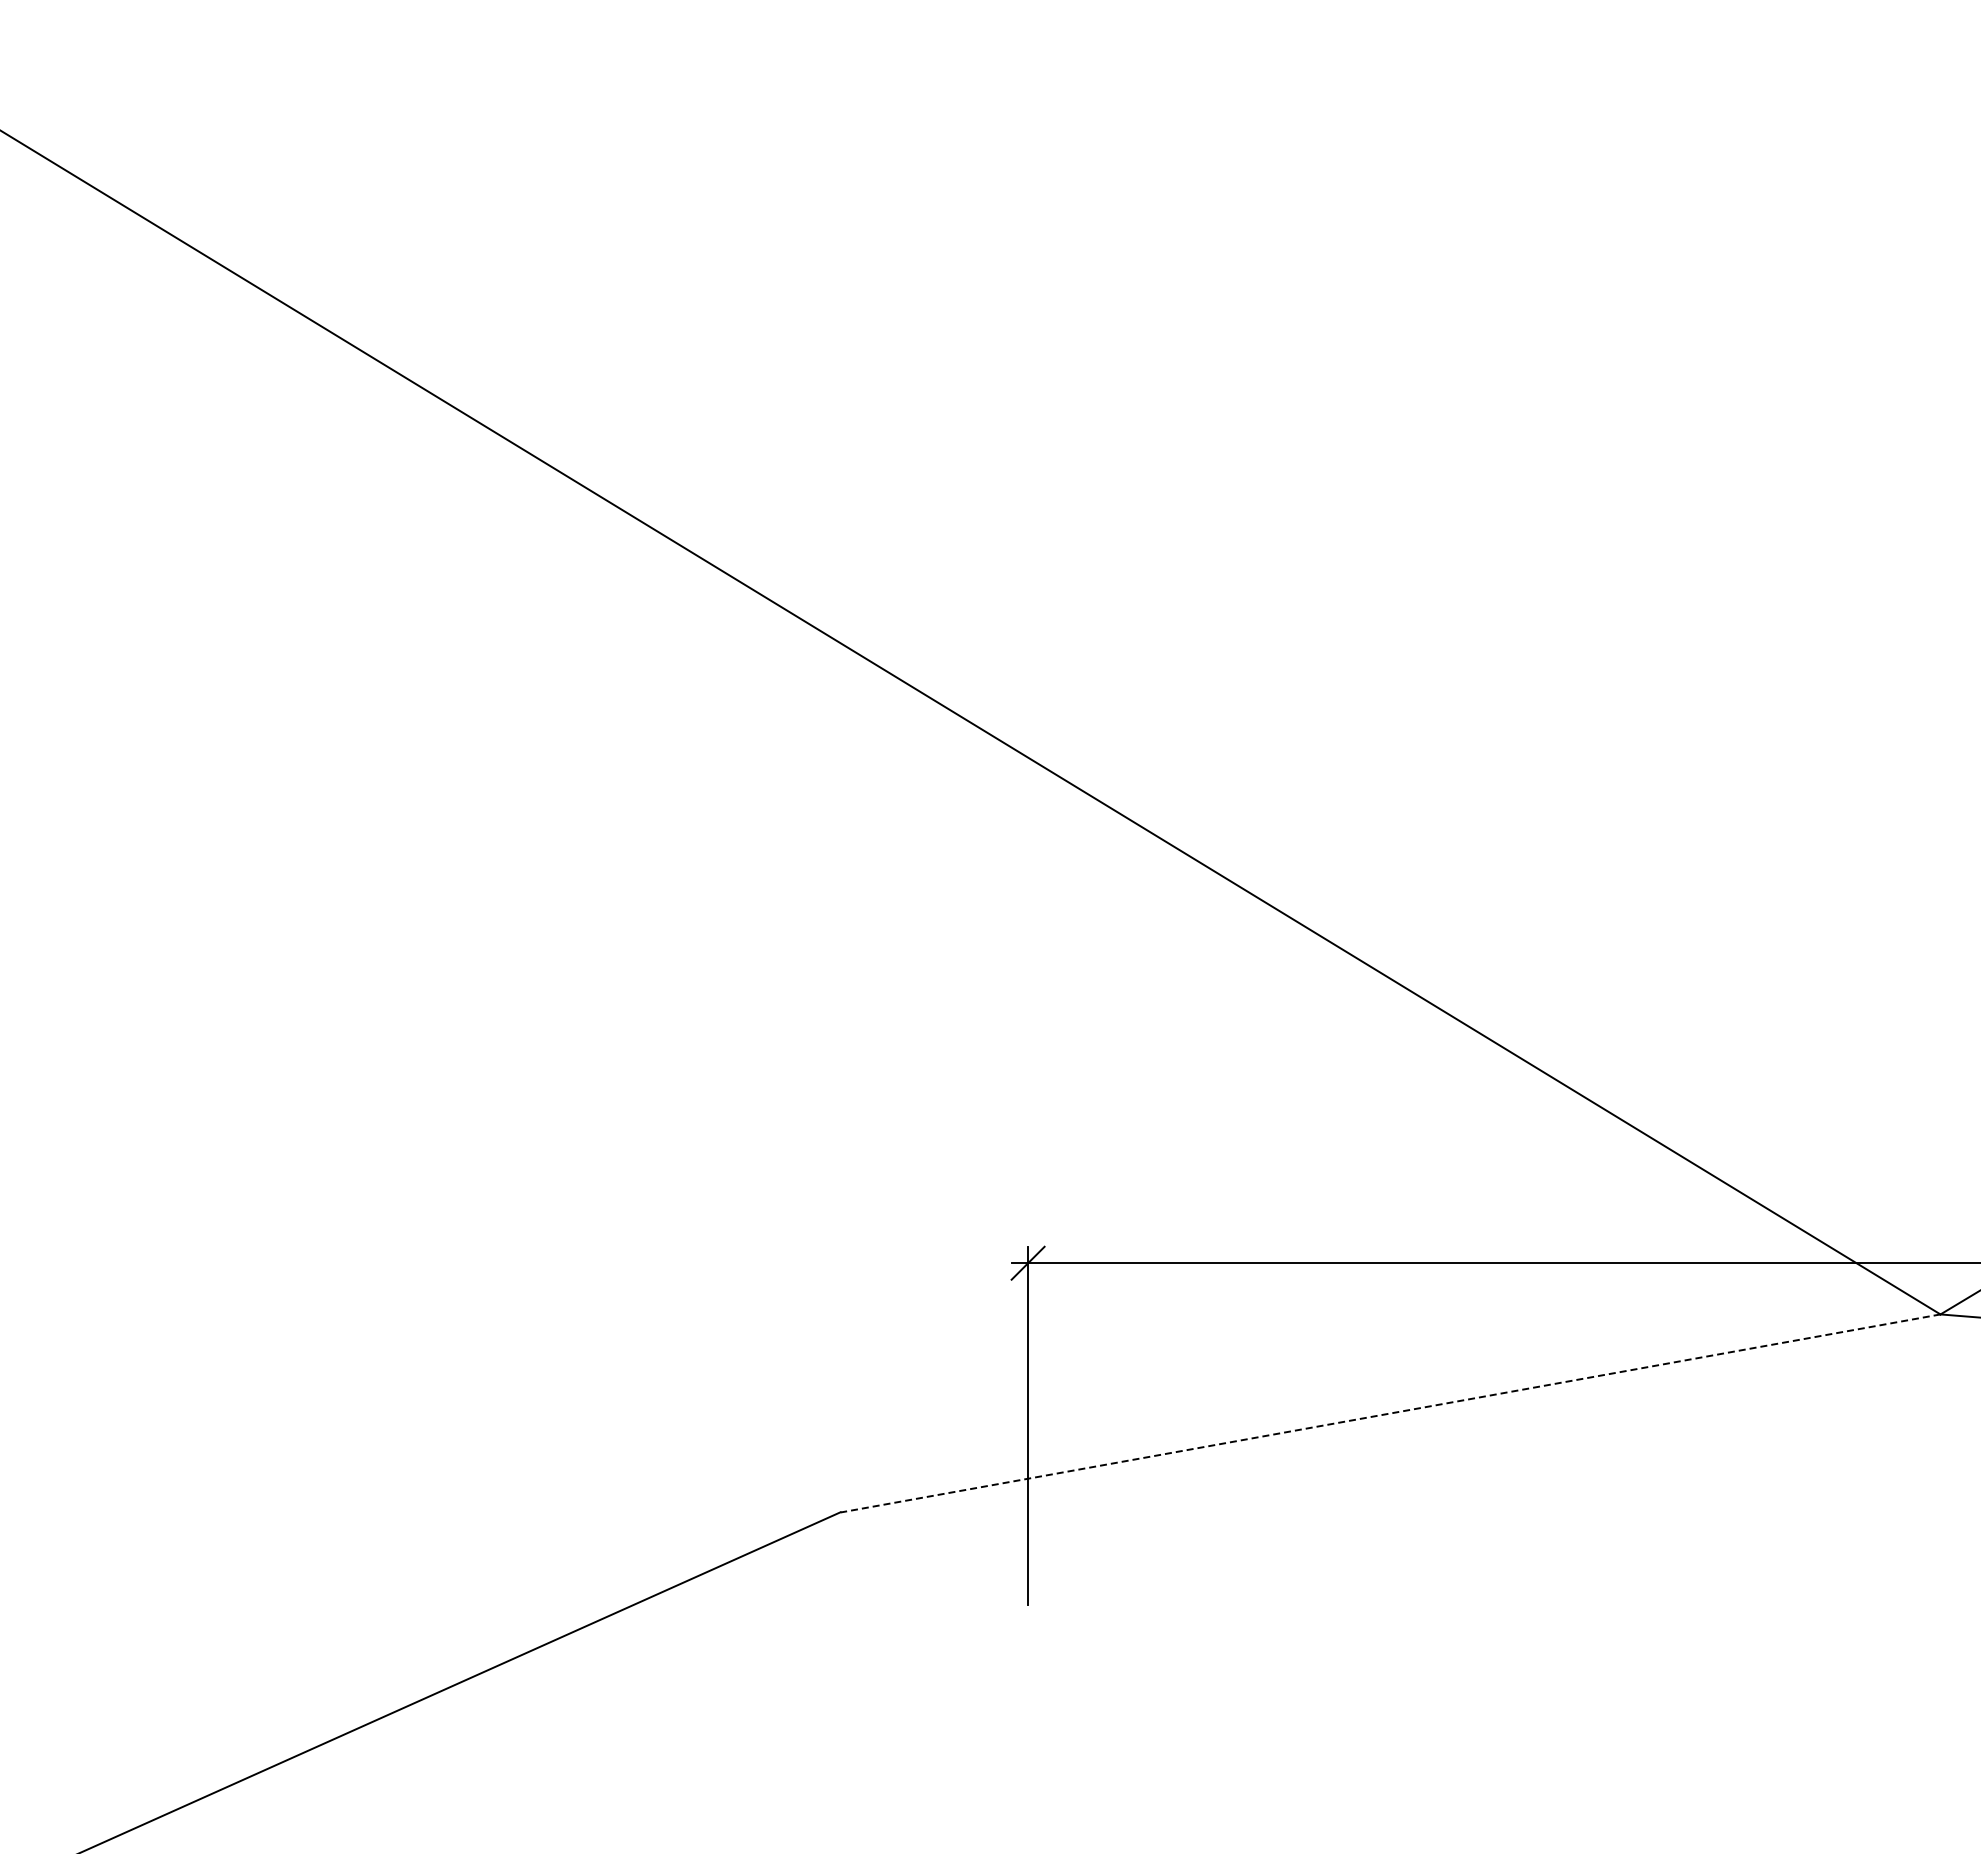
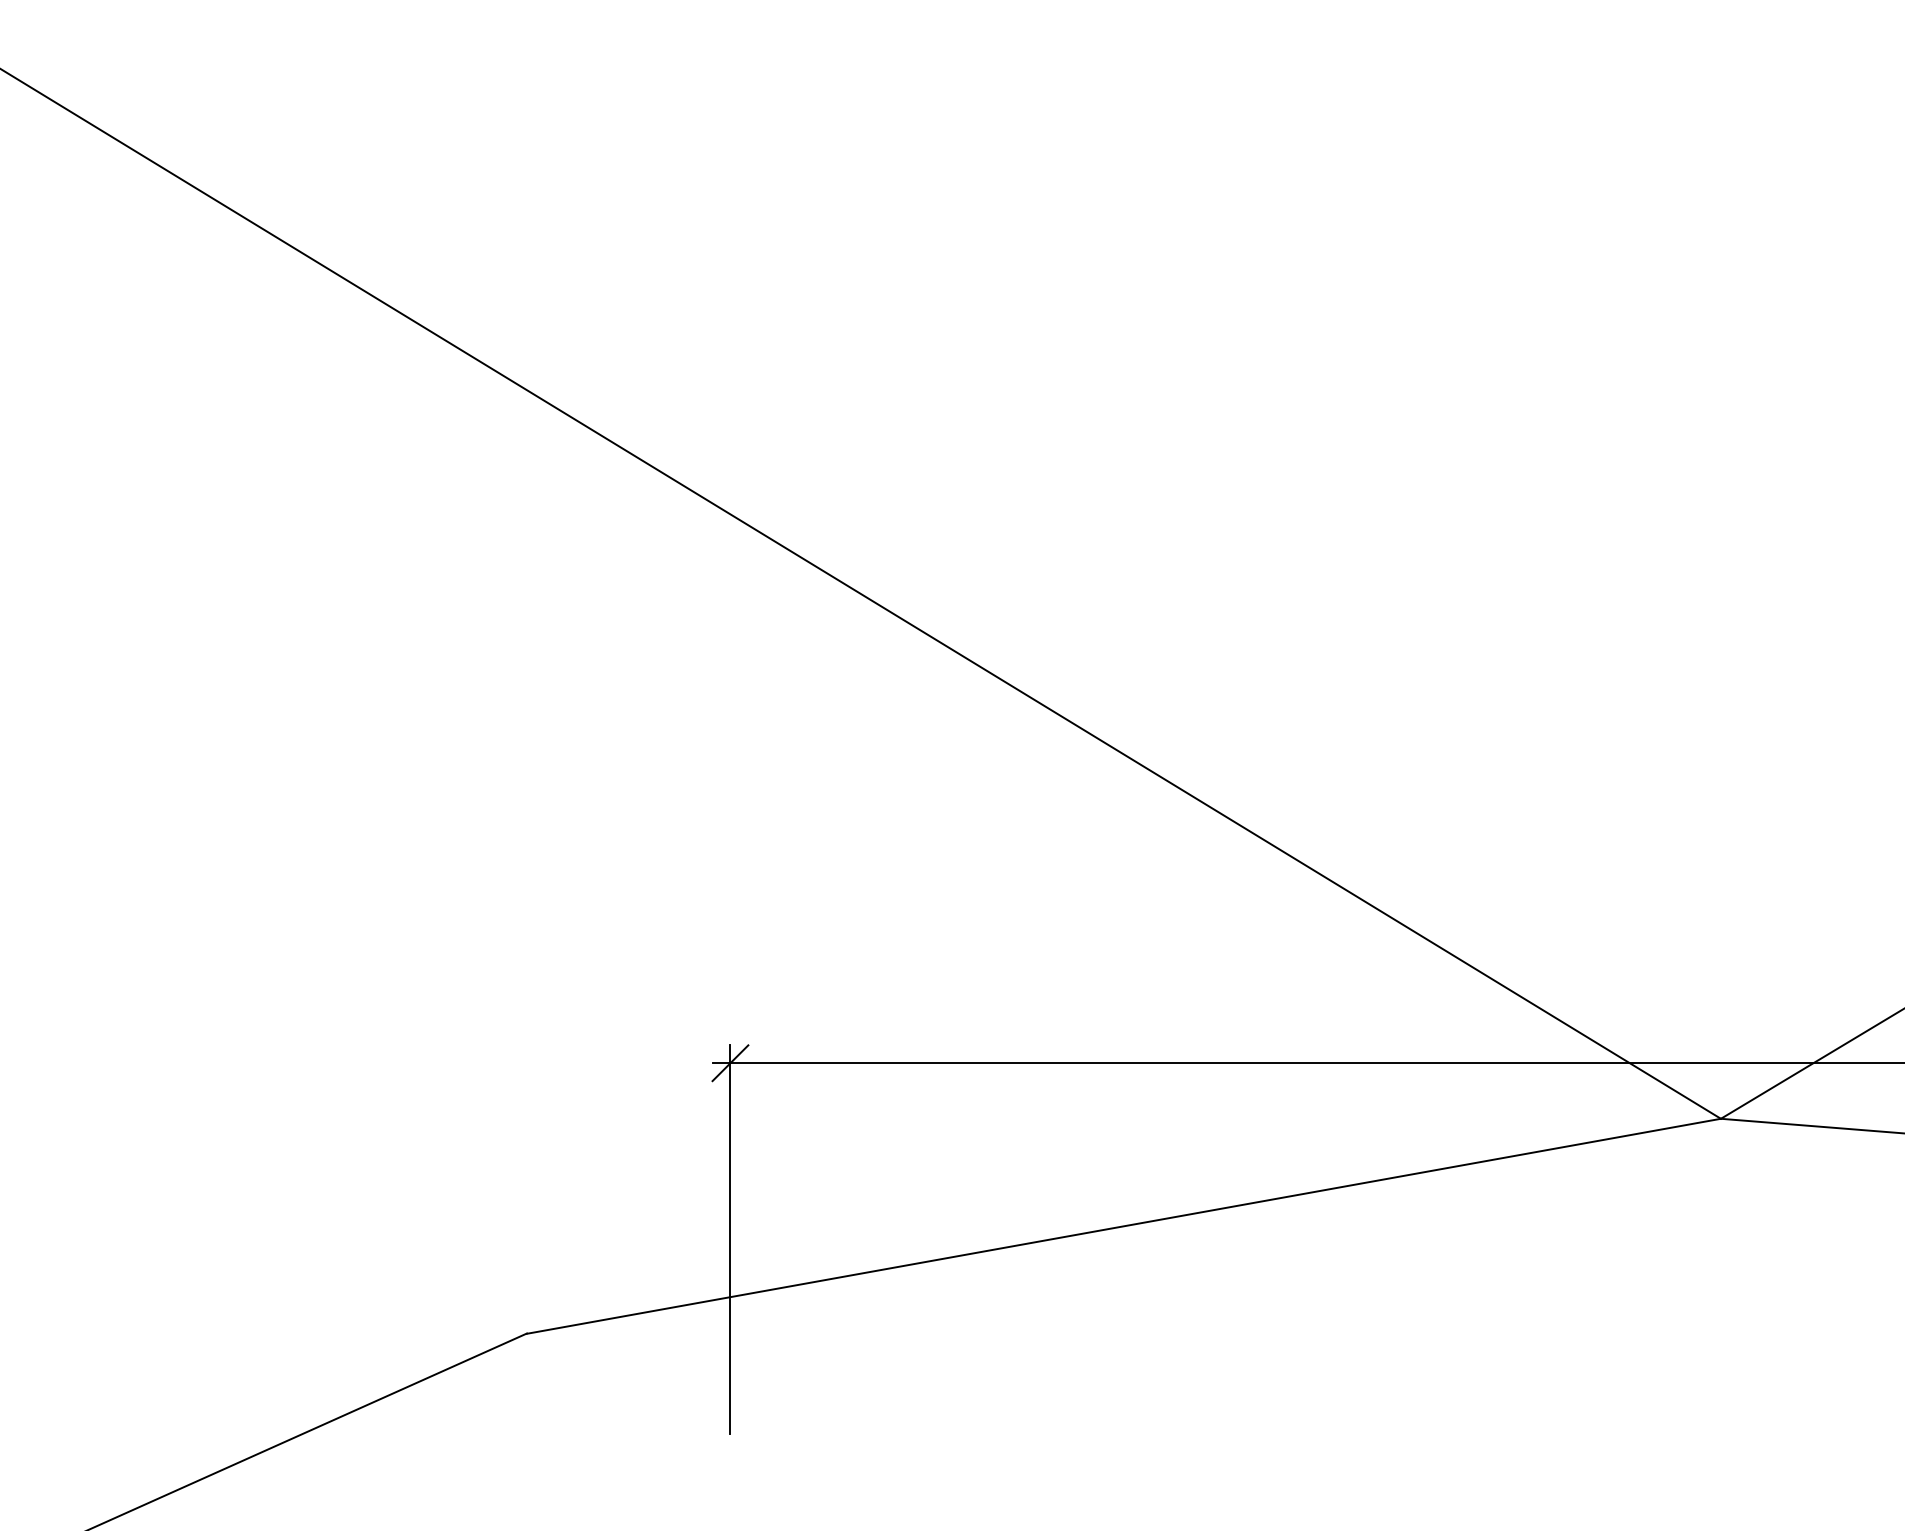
line: (1390, 1413) -> (1123, 1226), dashed -> solid

